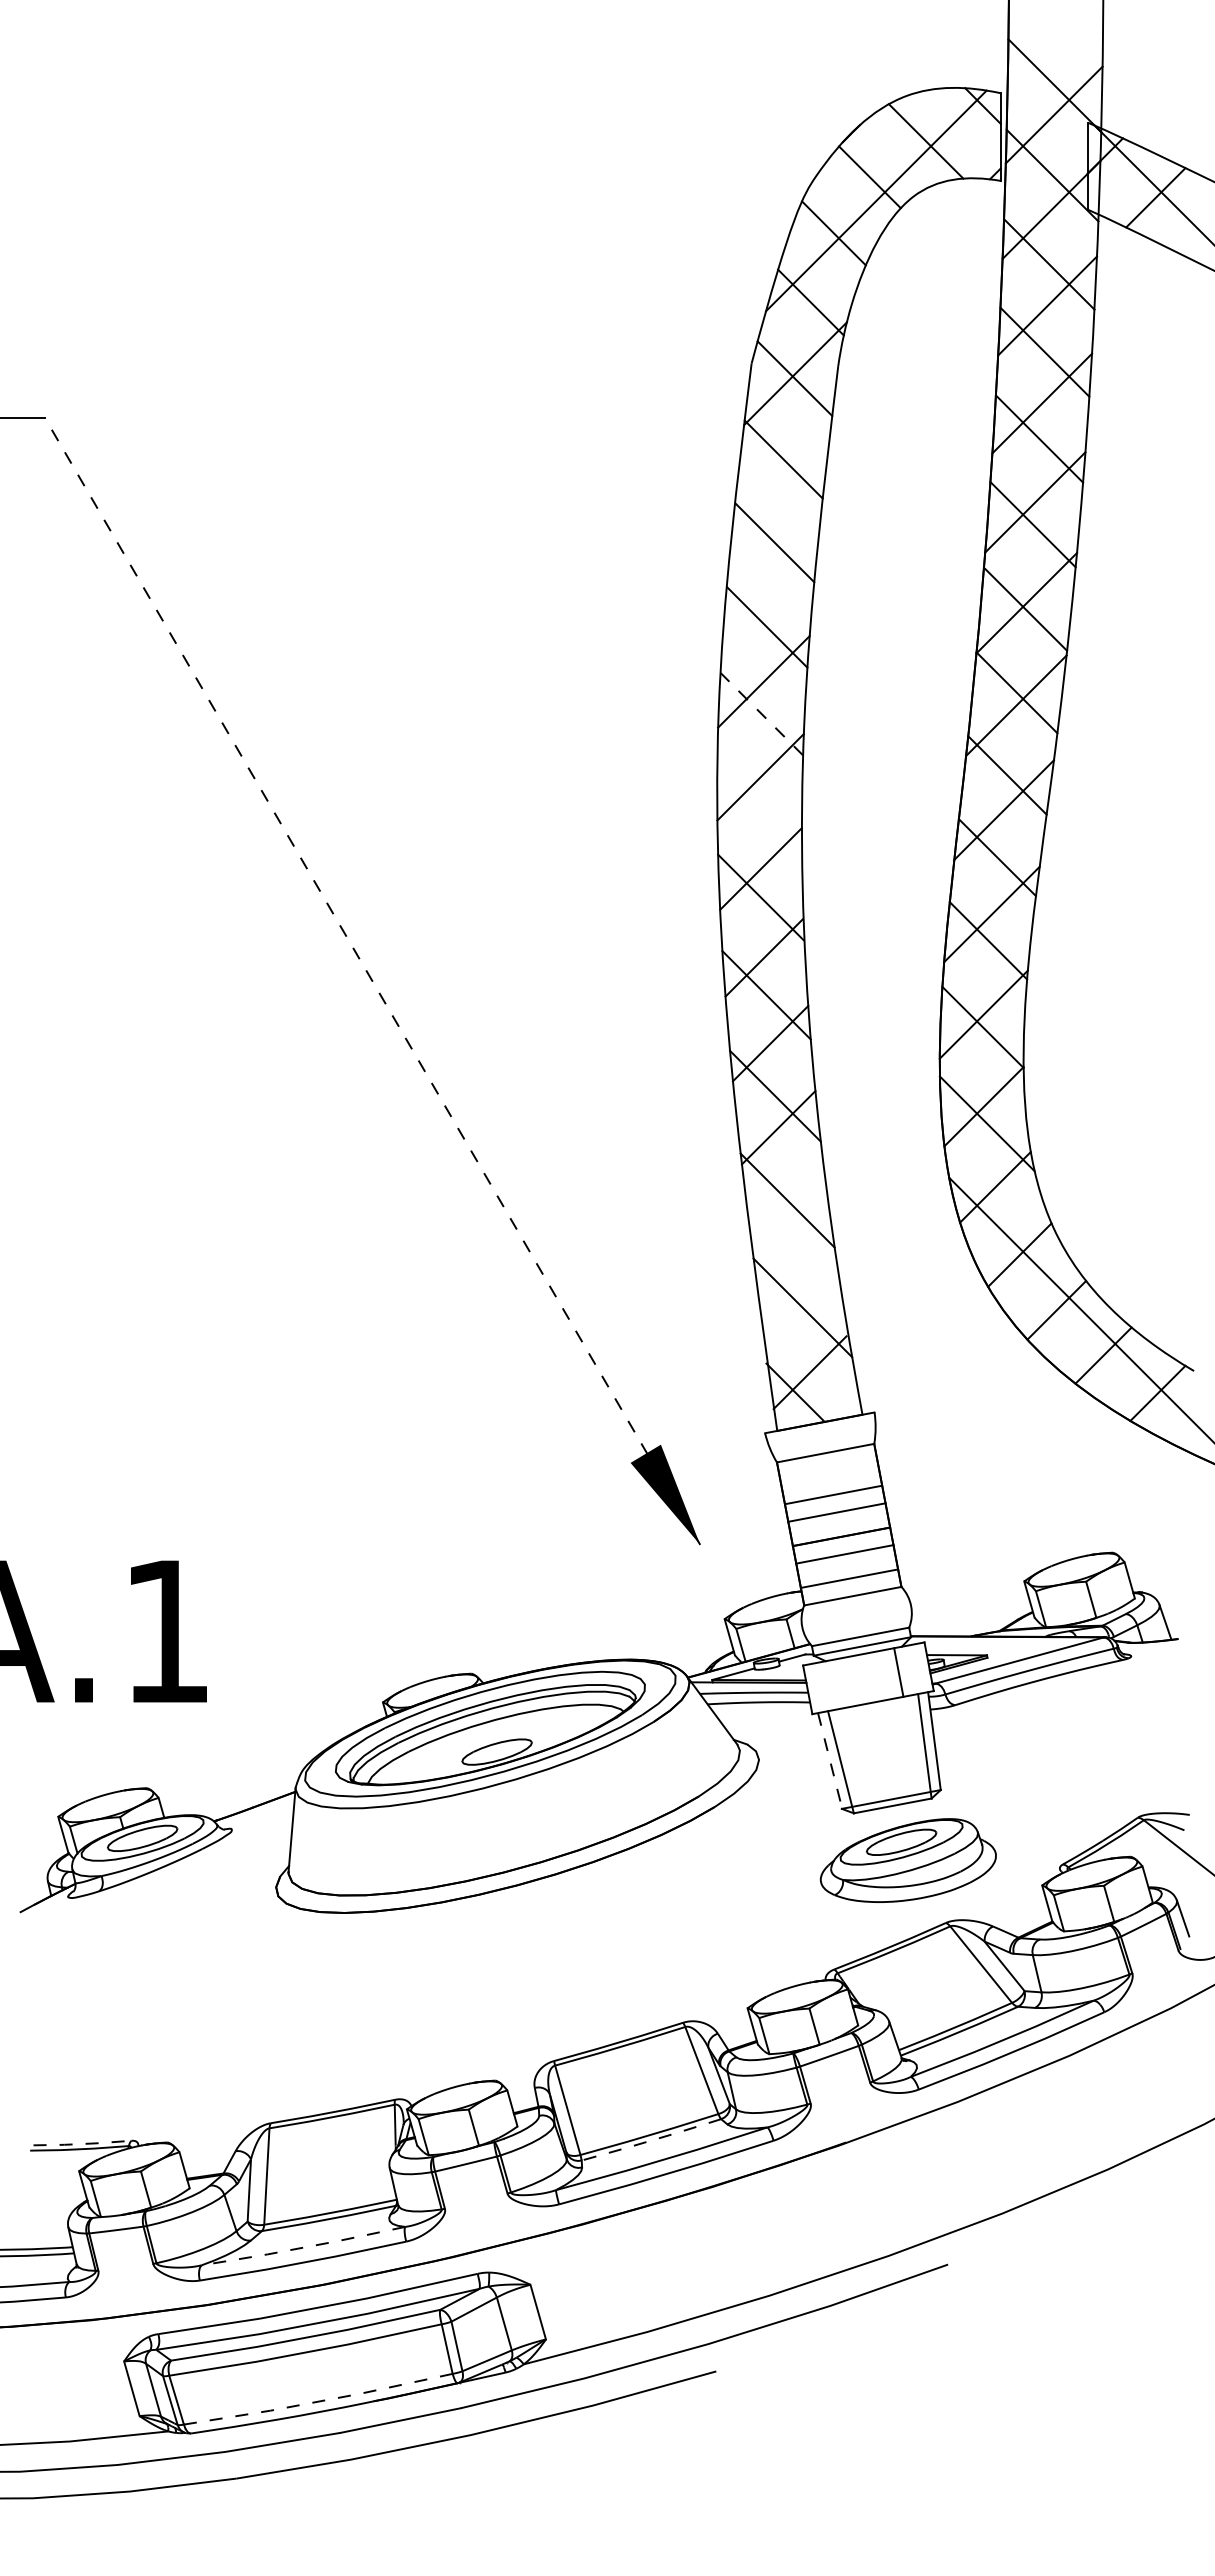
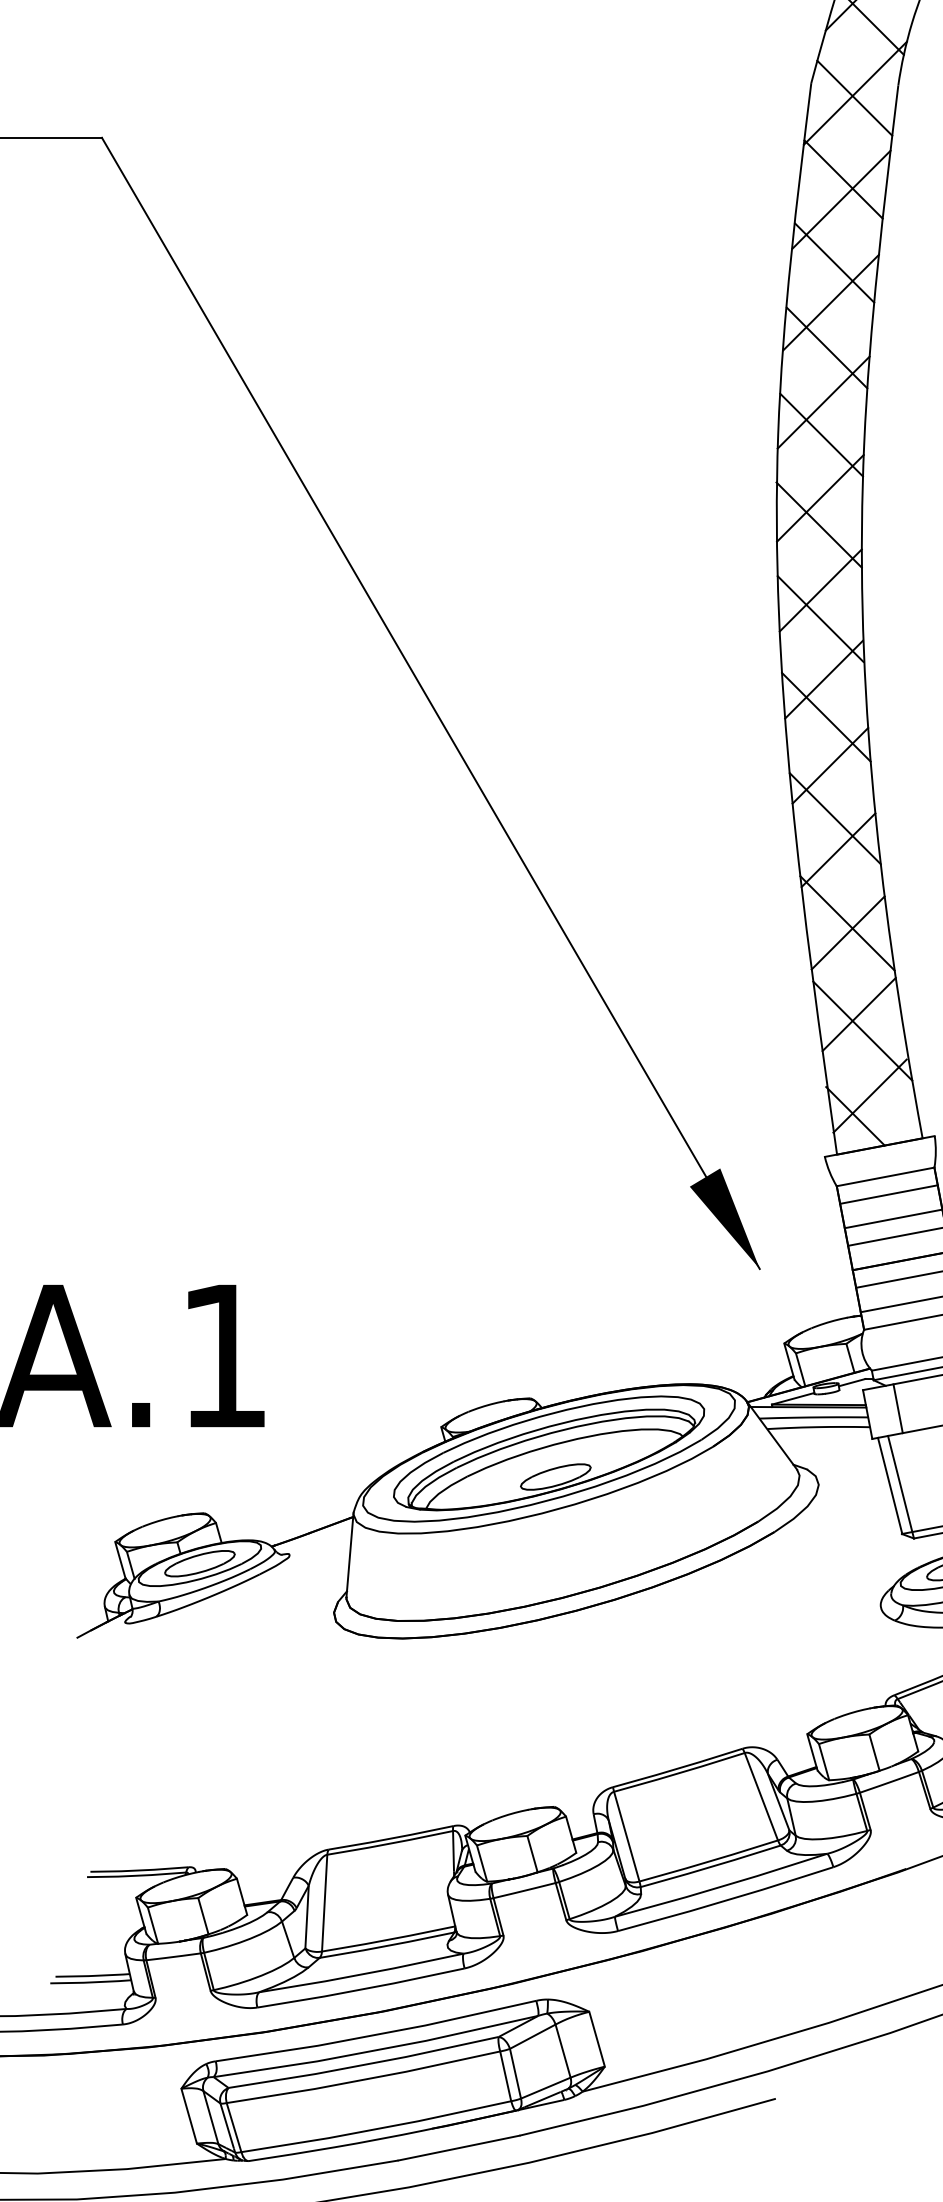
line: (781, 479) -> (841, 199), added
line: (770, 581) -> (830, 301), added
line: (761, 713) -> (821, 434), dashed -> solid
line: (758, 803) -> (818, 524), added
line: (372, 981) -> (430, 703), dashed -> solid
line: (788, 1209) -> (848, 932), added
line: (798, 1290) -> (858, 1013), added
line: (828, 1470) -> (888, 1194), added
line: (837, 1683) -> (897, 1408), added
line: (830, 1761) -> (890, 1486), dashed -> solid
line: (651, 2140) -> (710, 1866), dashed -> solid
line: (83, 2143) -> (140, 1869), dashed -> solid
line: (303, 2247) -> (361, 1974), dashed -> solid
line: (319, 2401) -> (377, 2128), dashed -> solid

